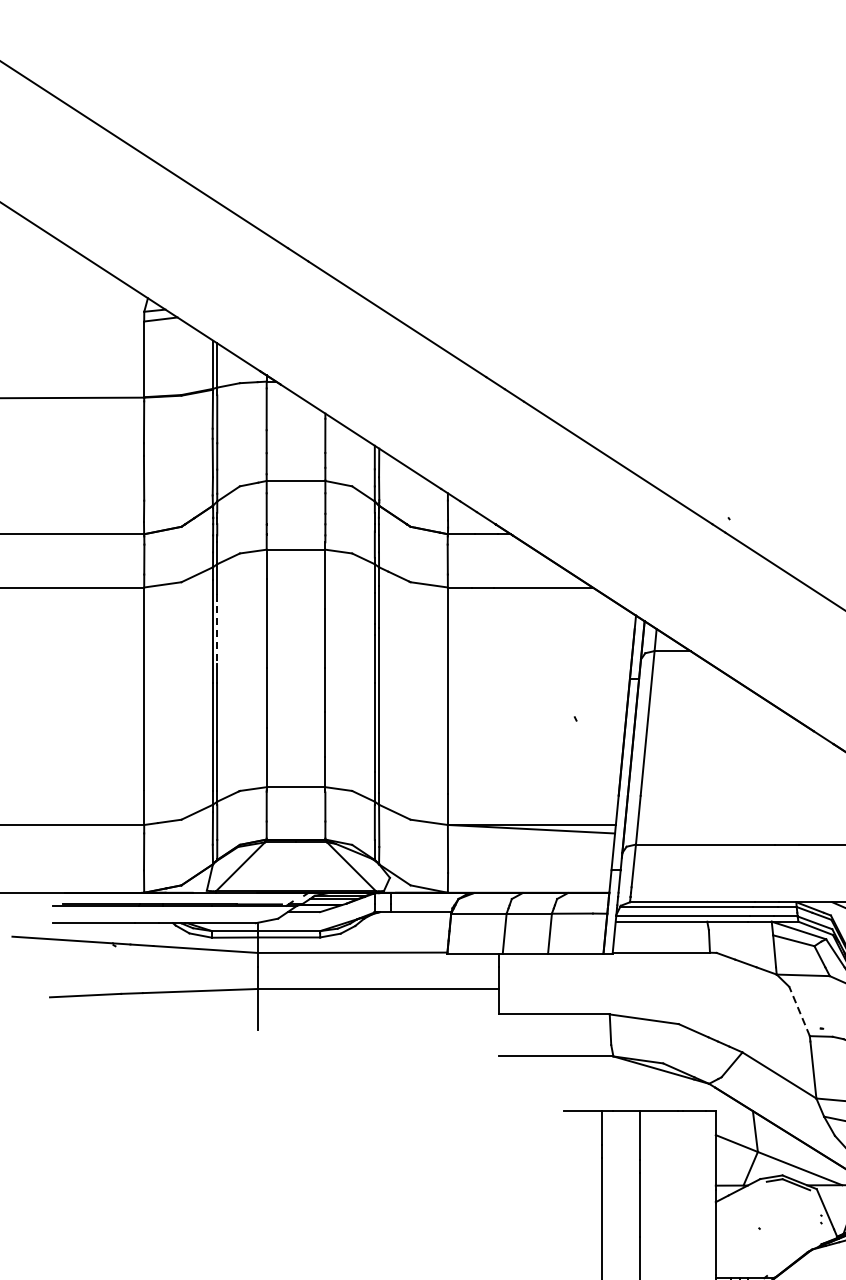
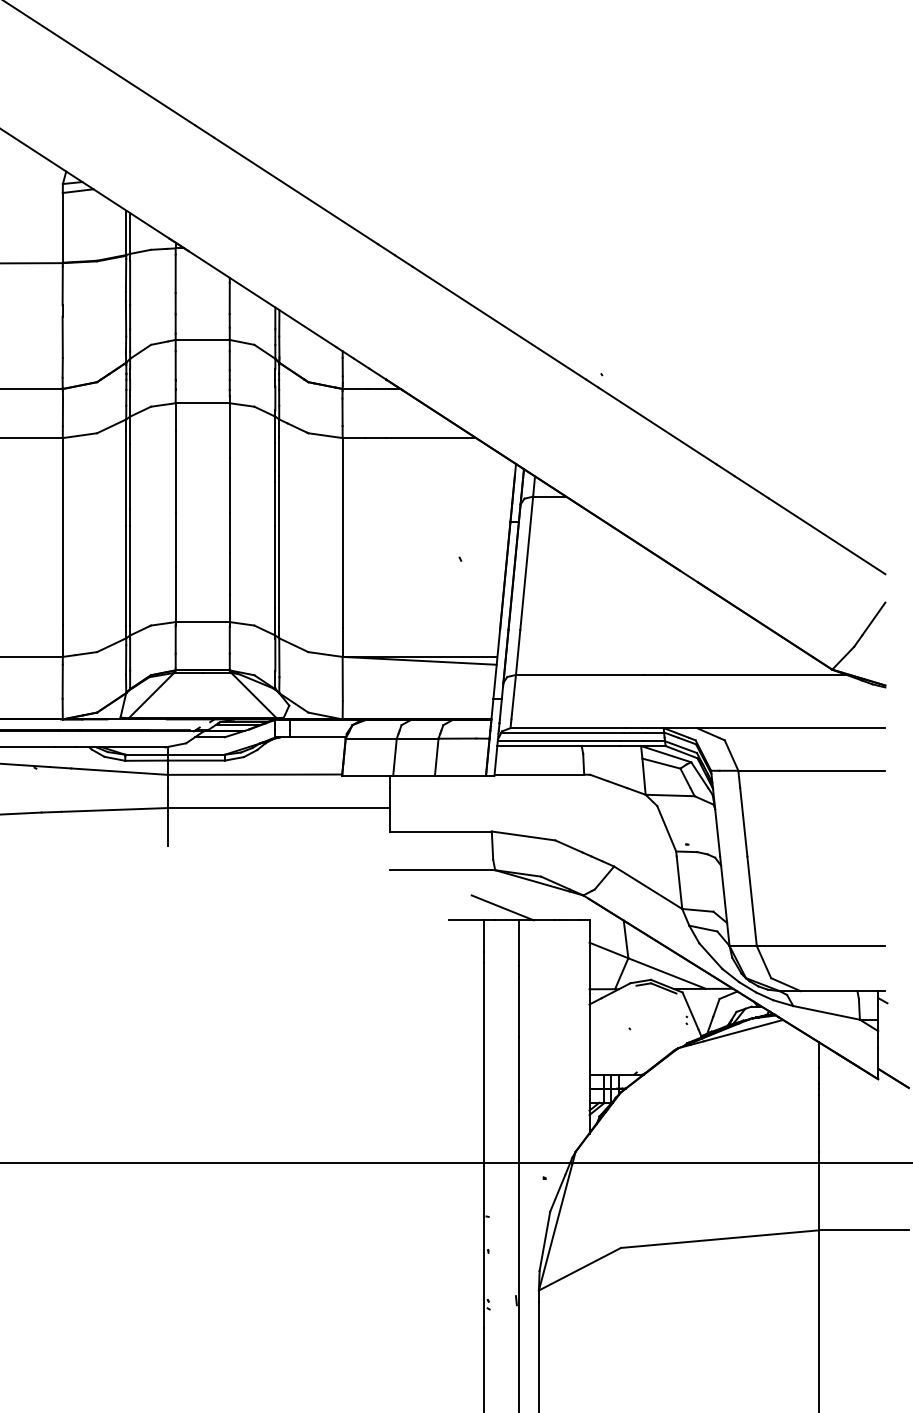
line: (217, 629) -> (130, 476), dashed -> solid
line: (799, 1011) -> (666, 828), dashed -> solid
line: (621, 1096) -> (502, 907), added

